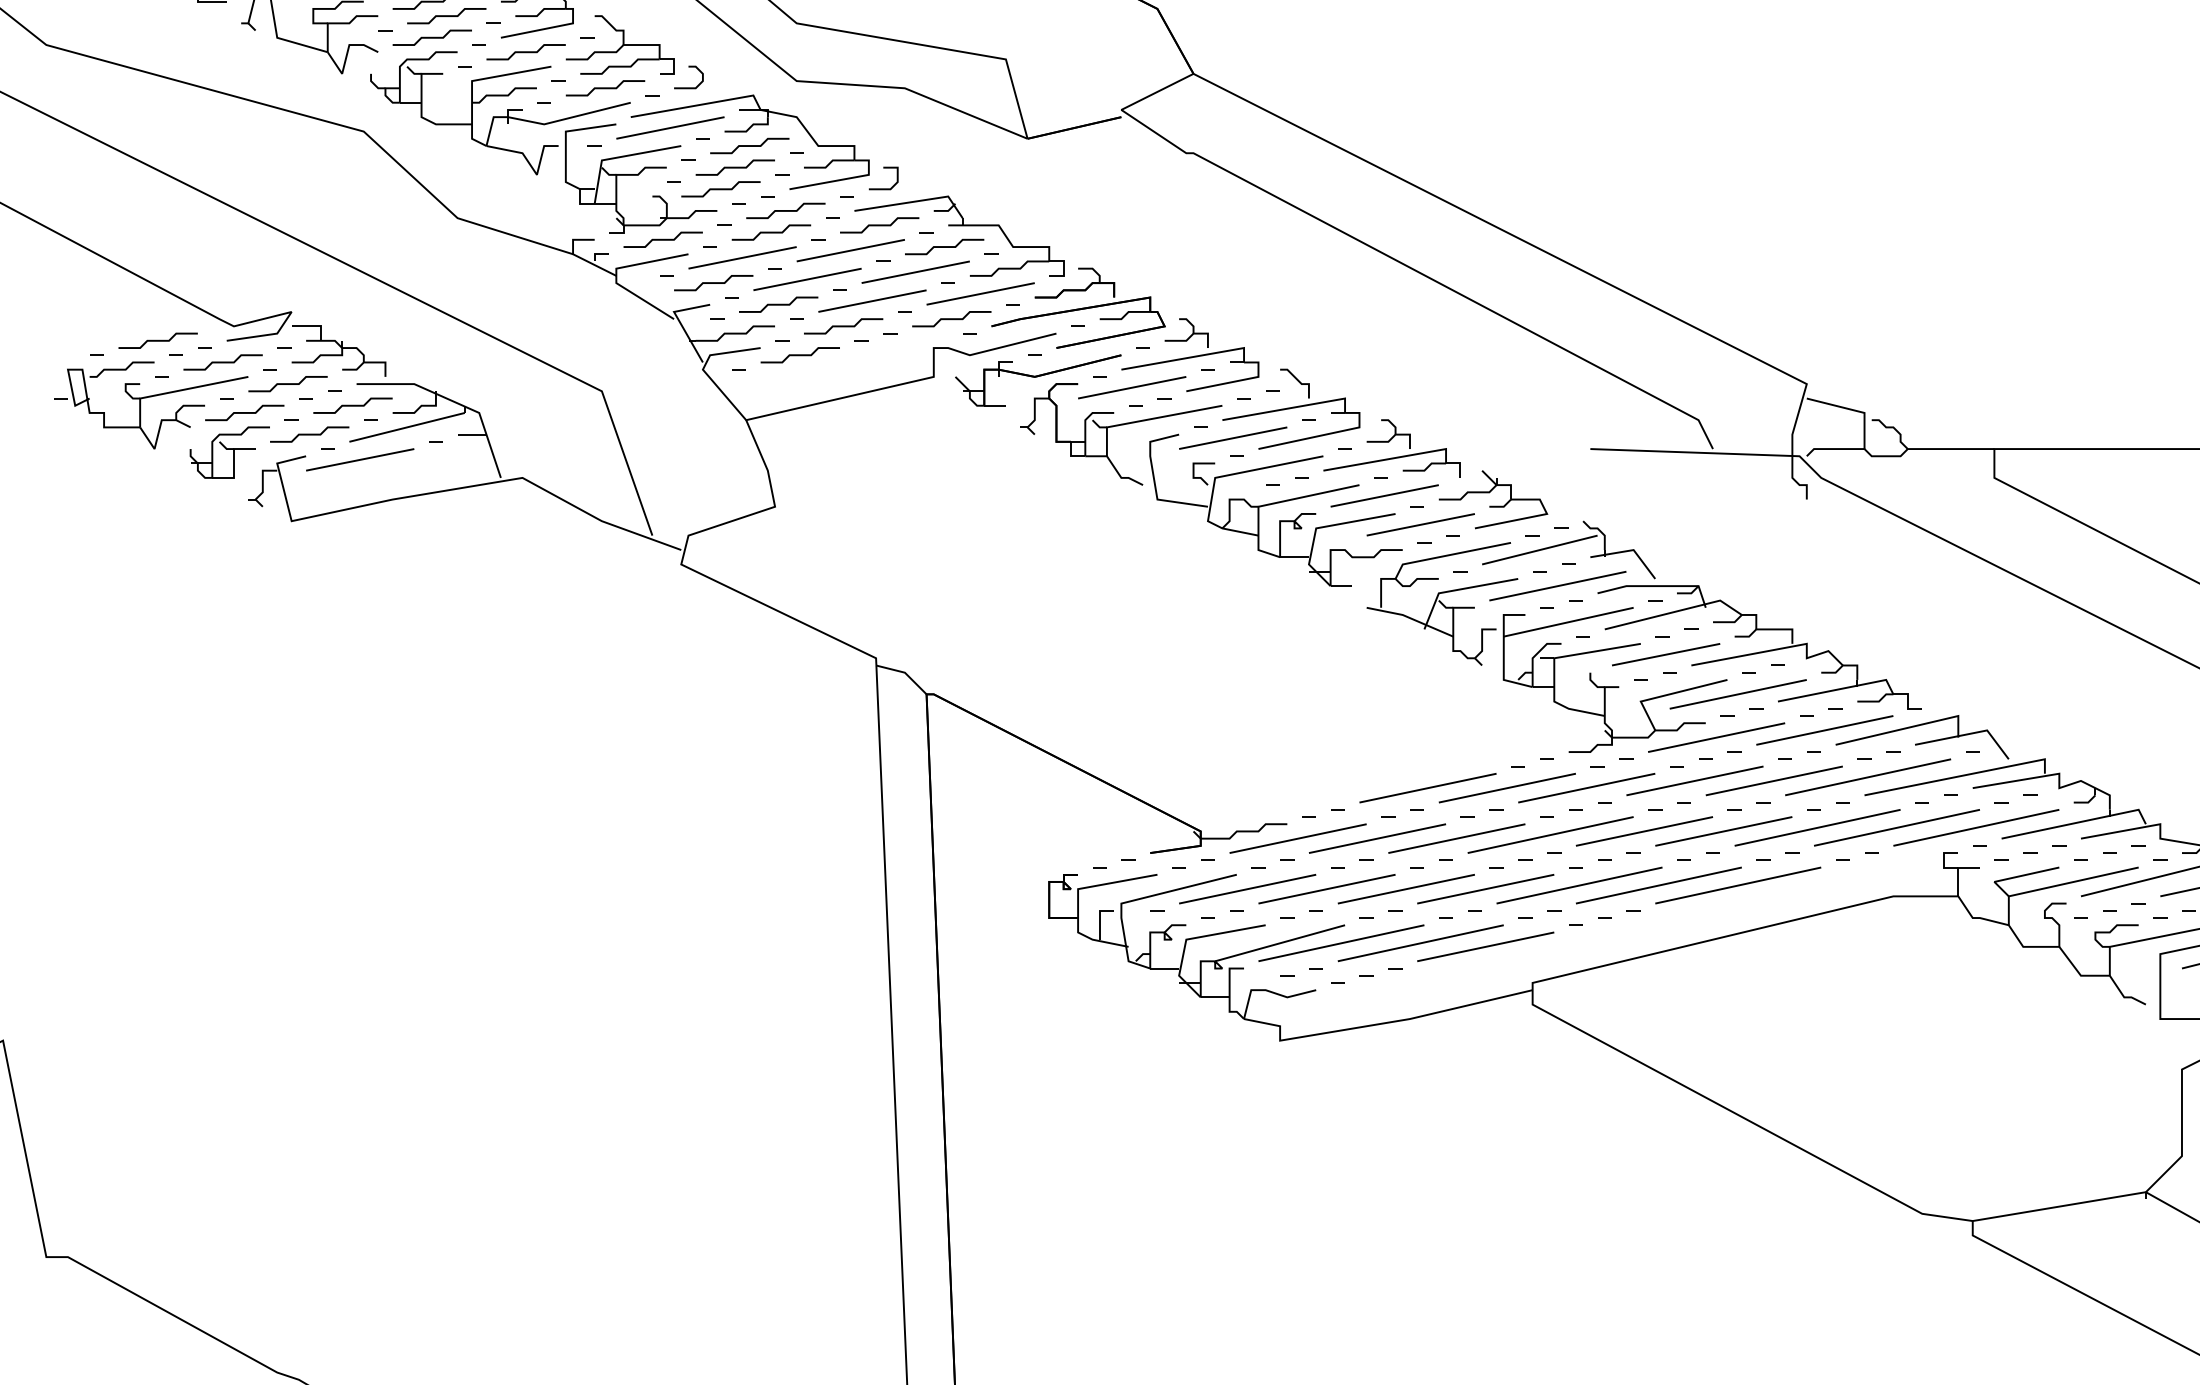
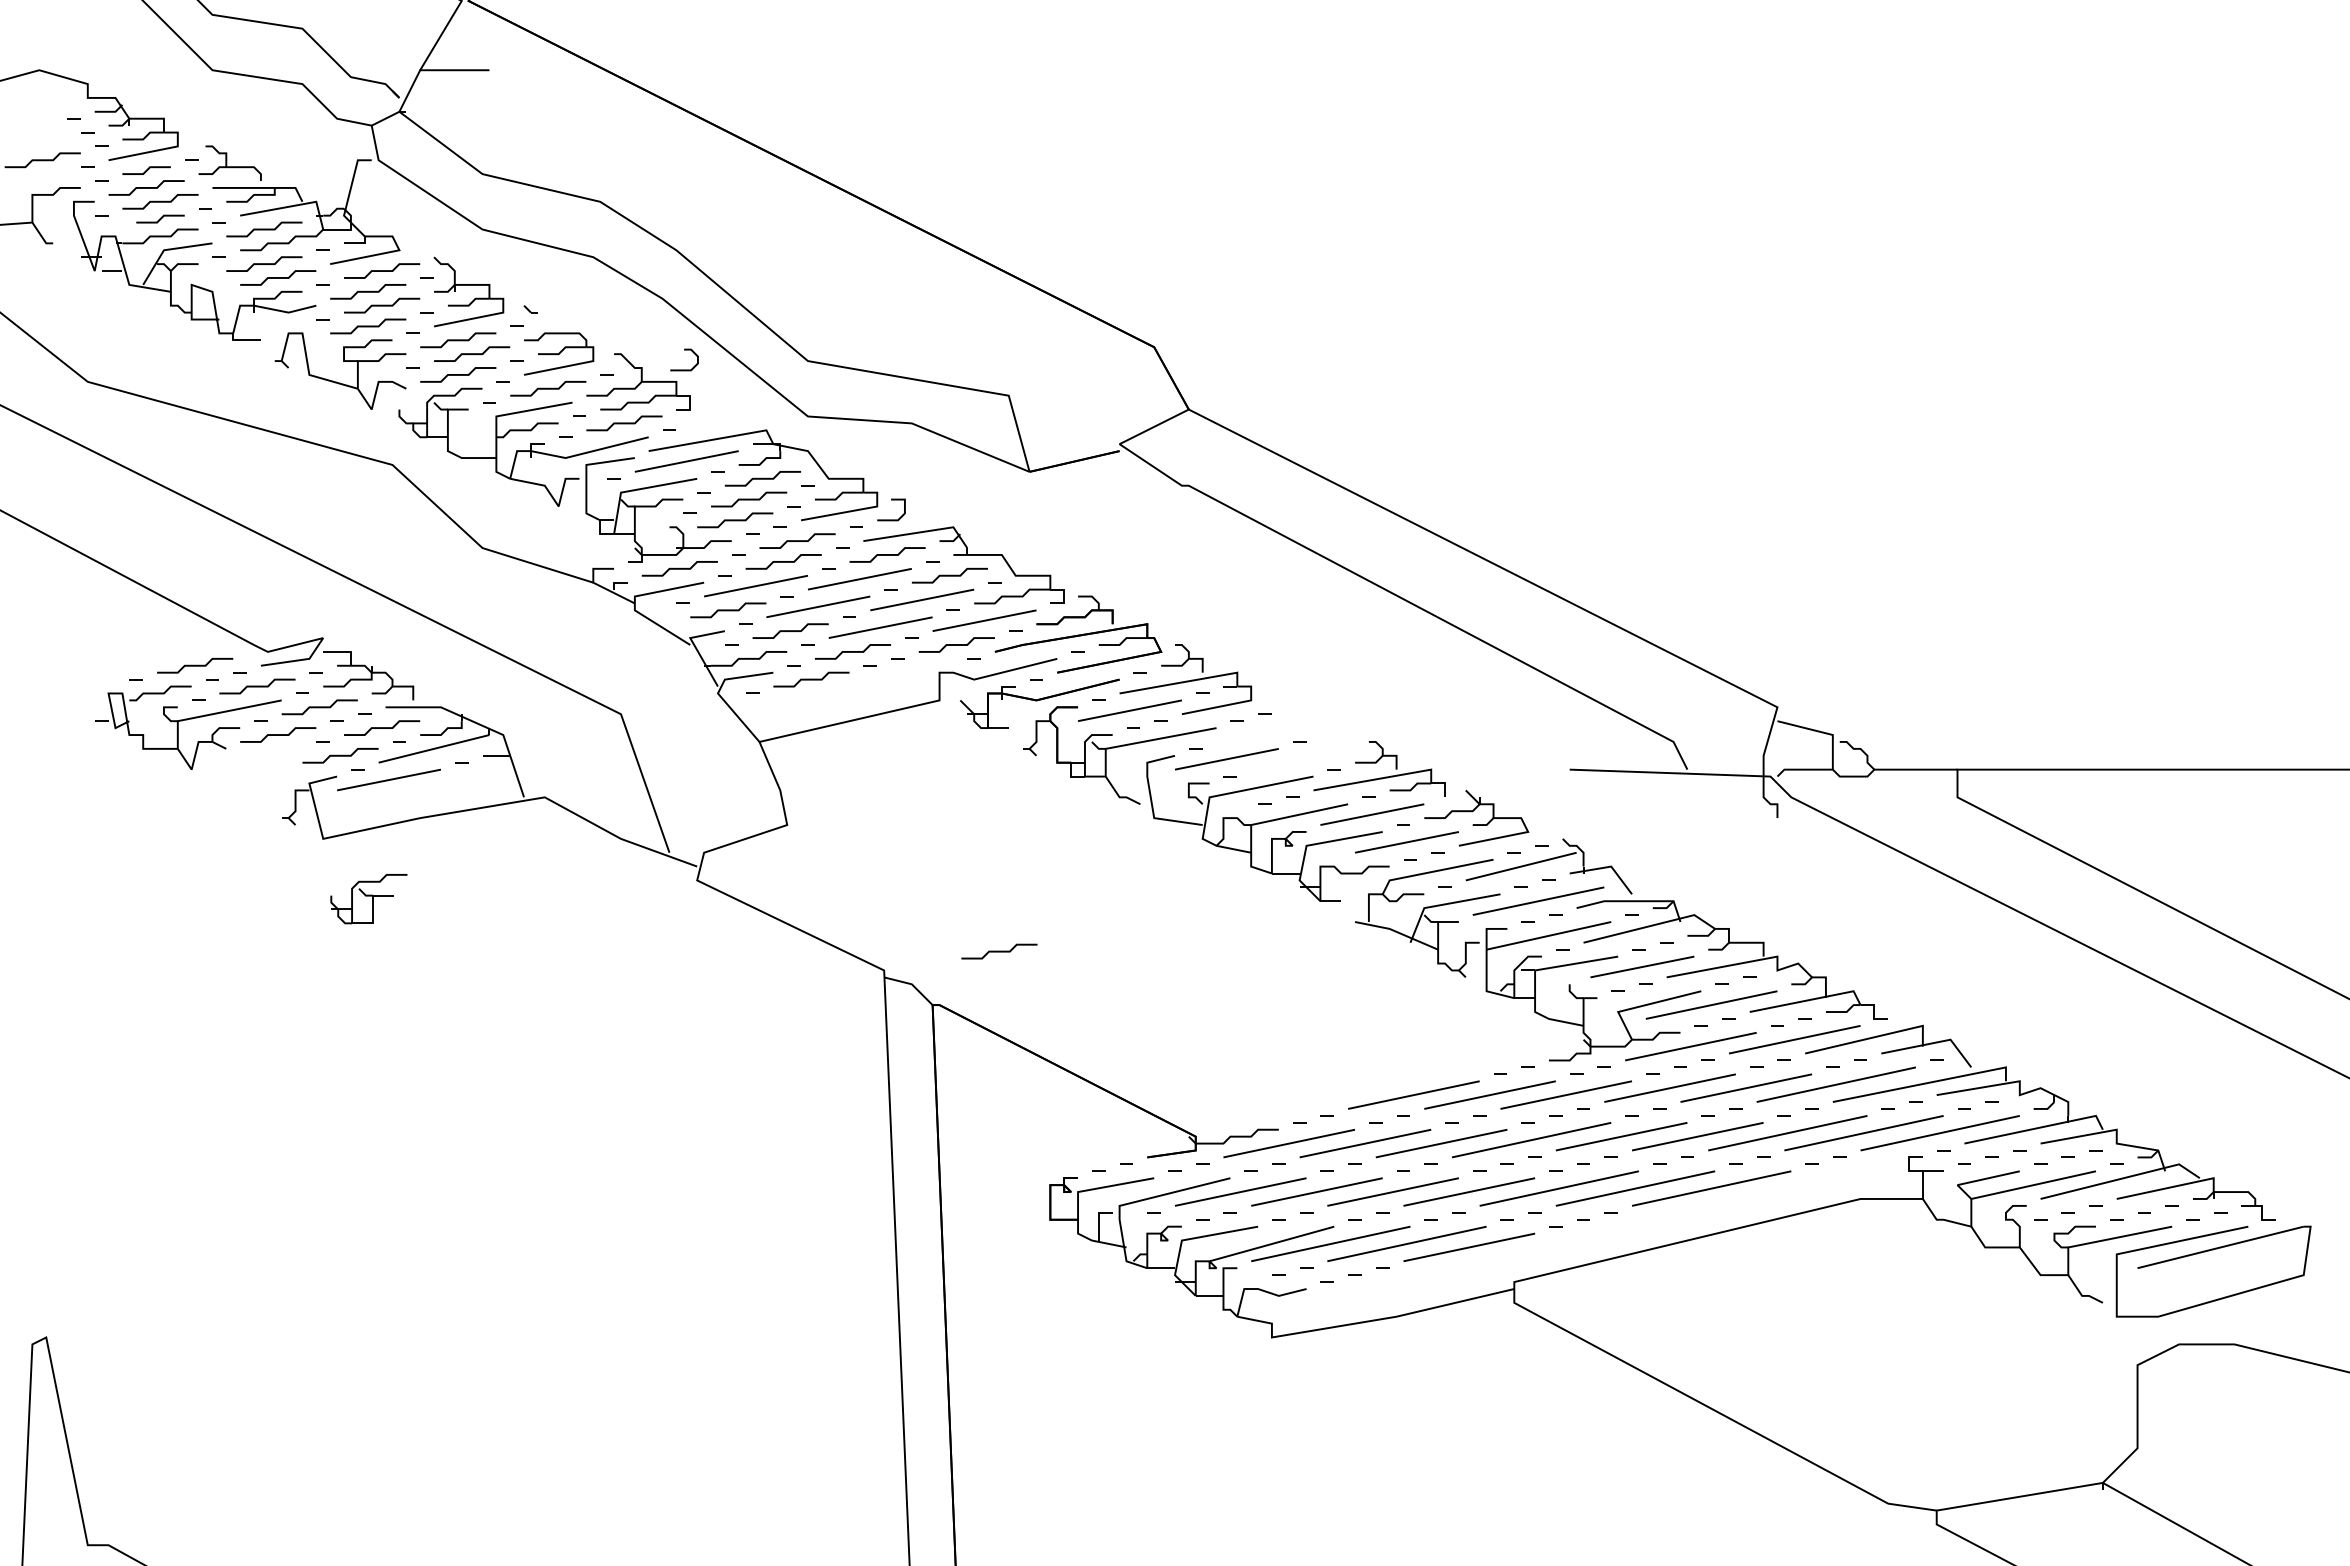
curve: (688, 67) -> (684, 350), moved
part: (1291, 409) -> (1282, 731), removed
part: (229, 453) -> (368, 899), moved
curve: (996, 638) -> (999, 951), added

